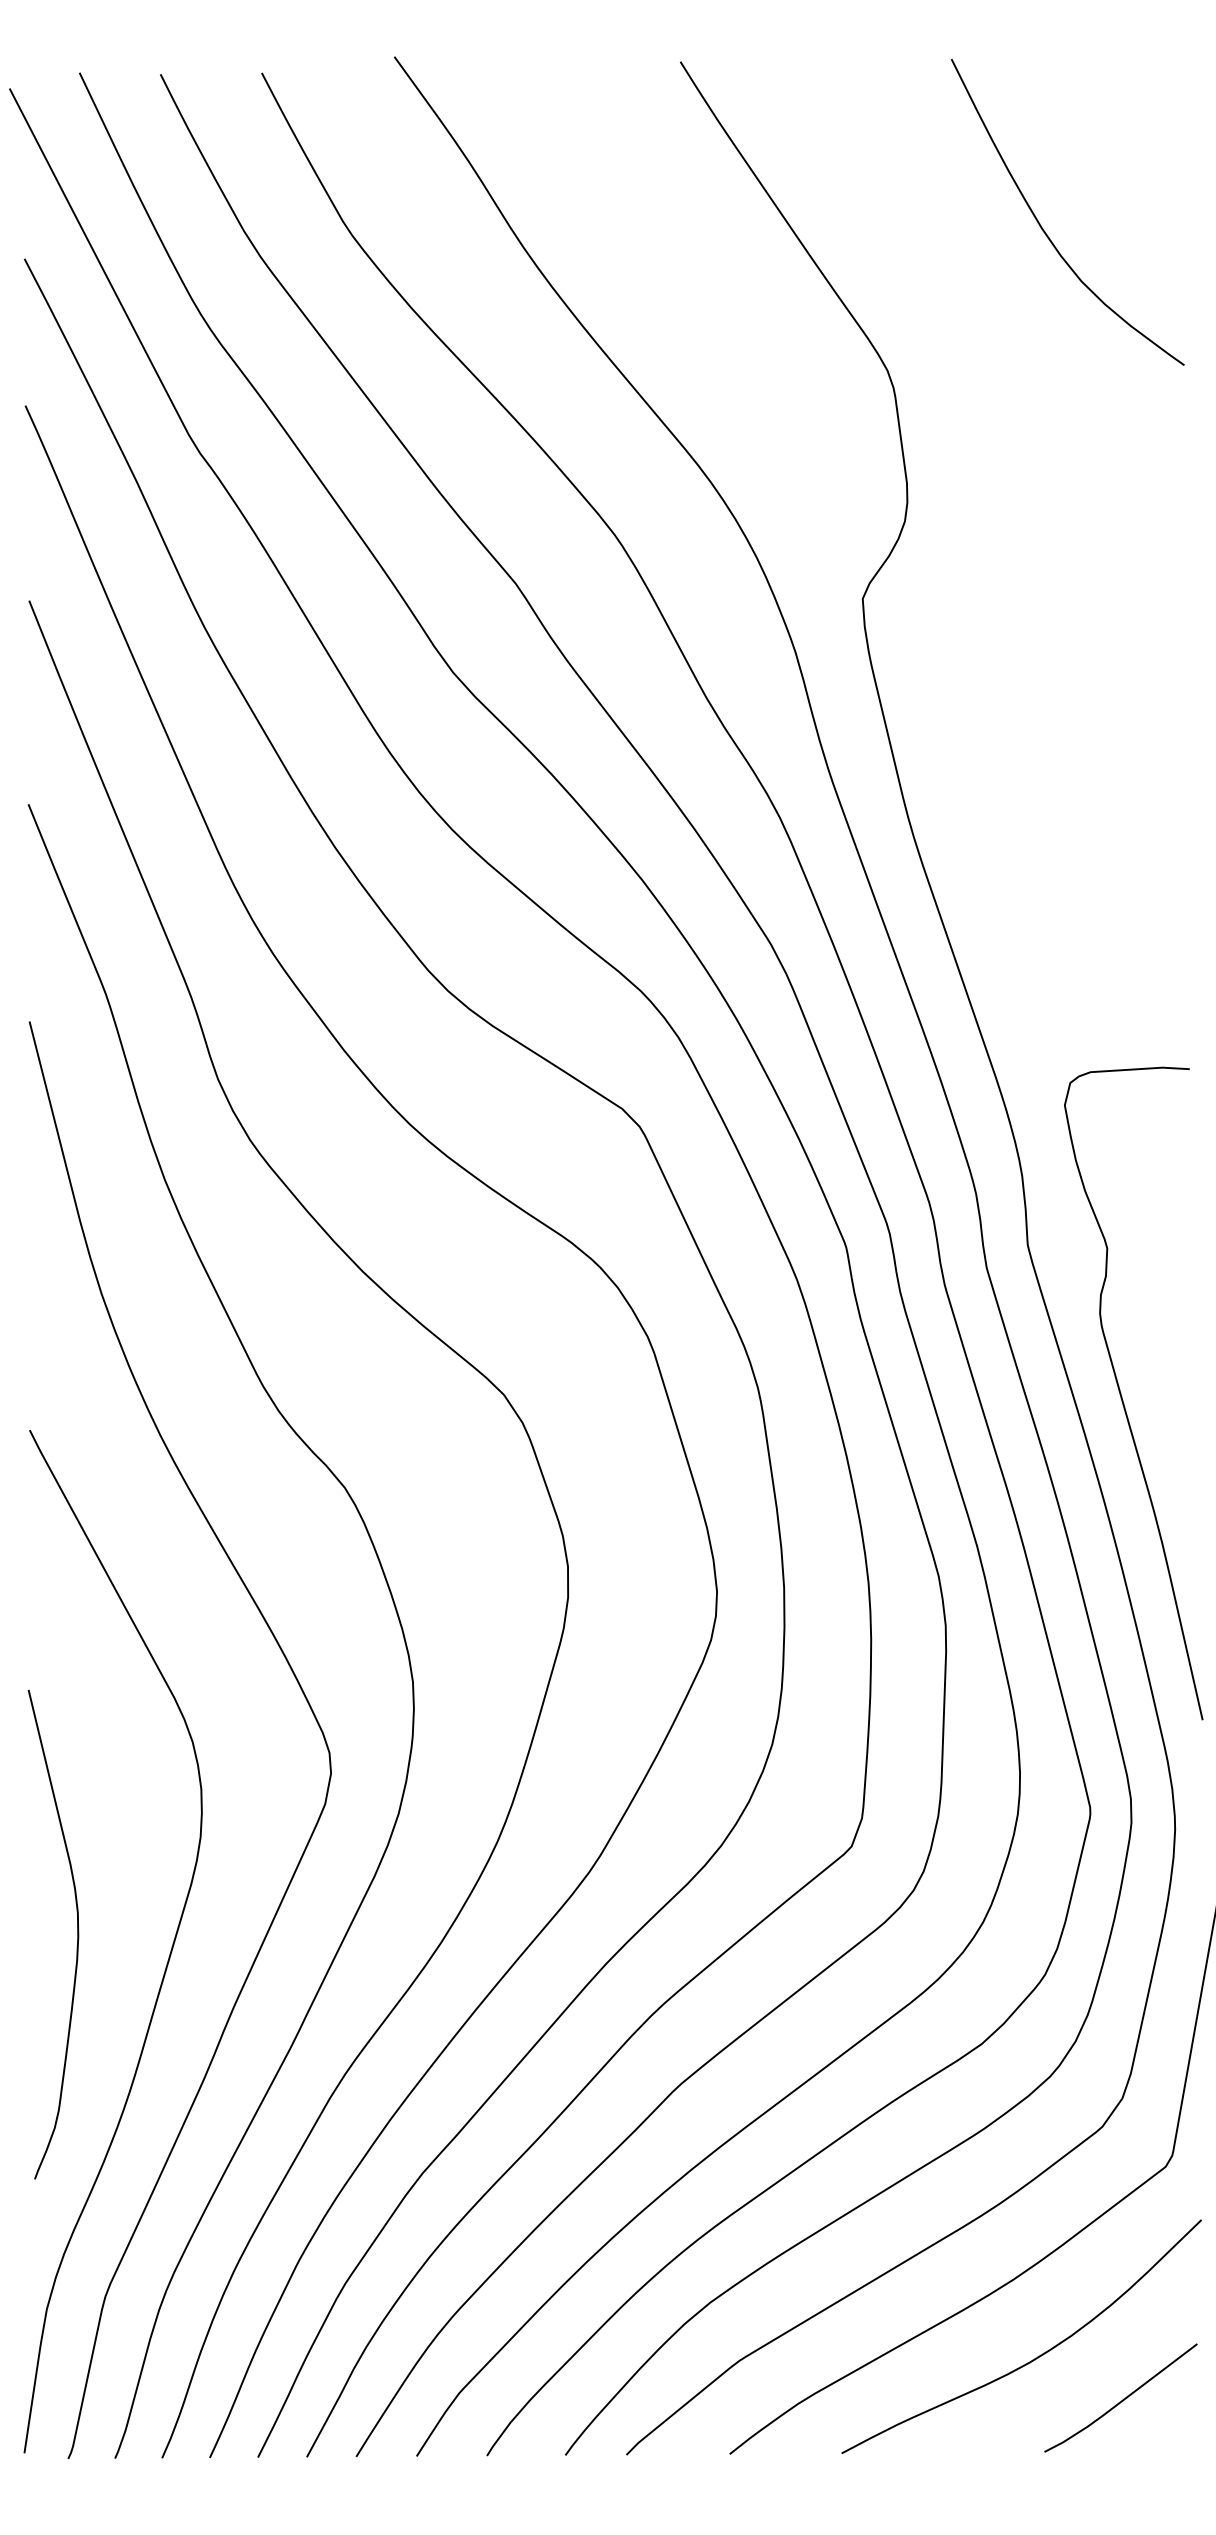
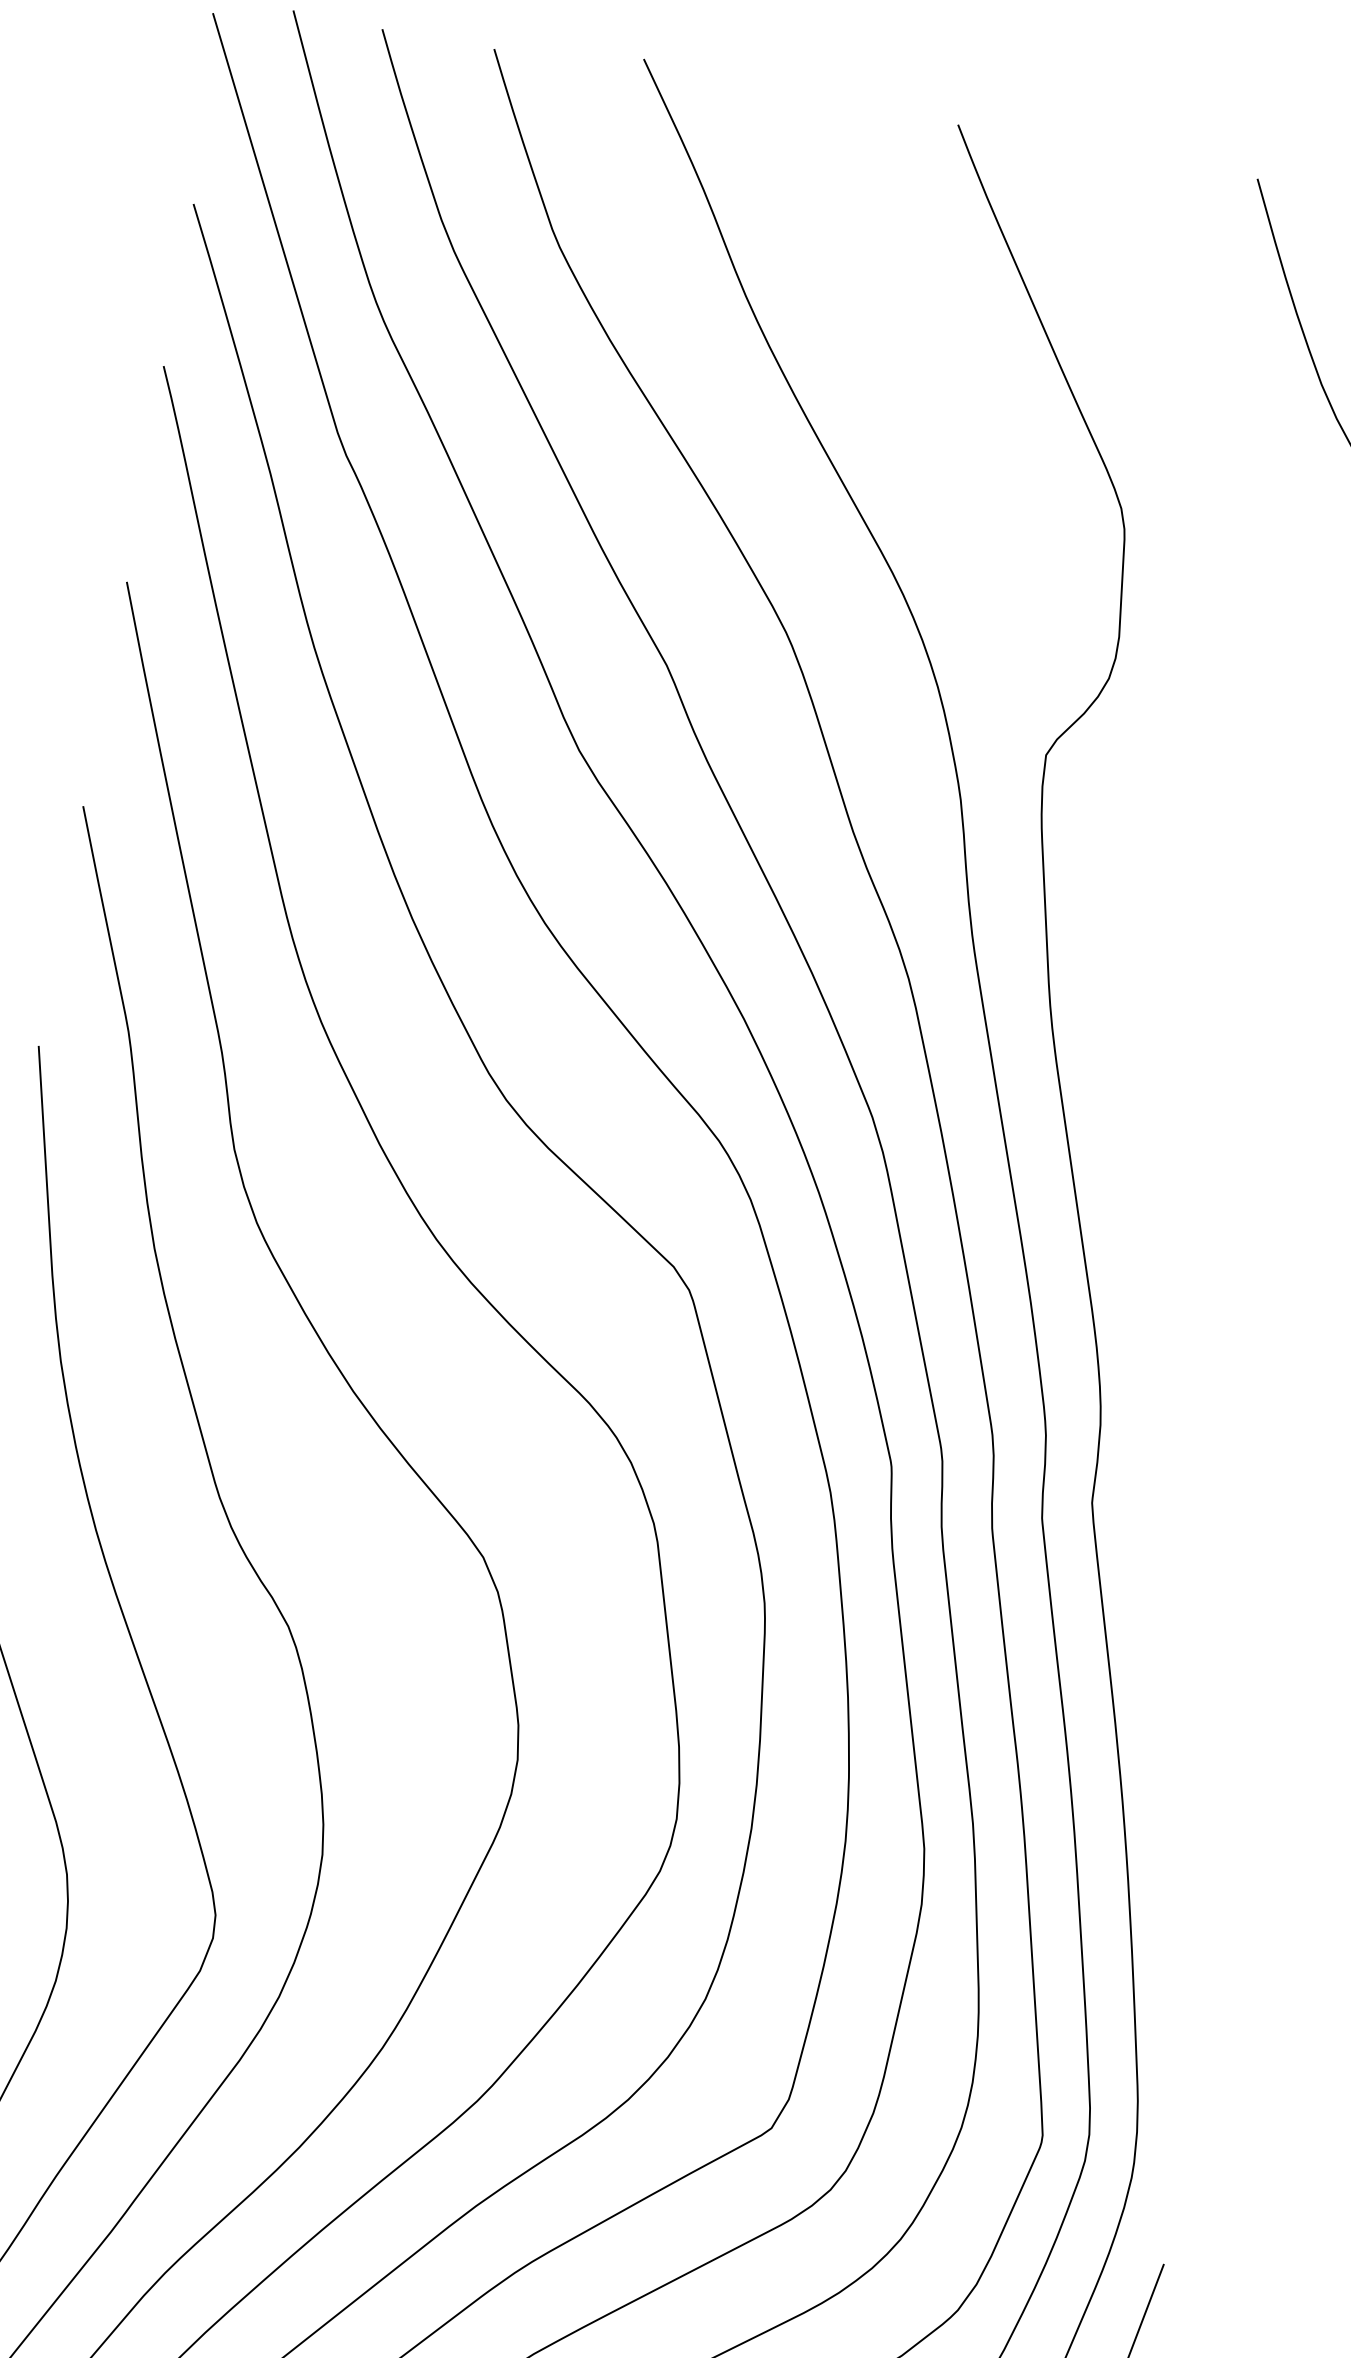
curve: (1122, 1396) -> (1164, 1689), removed

